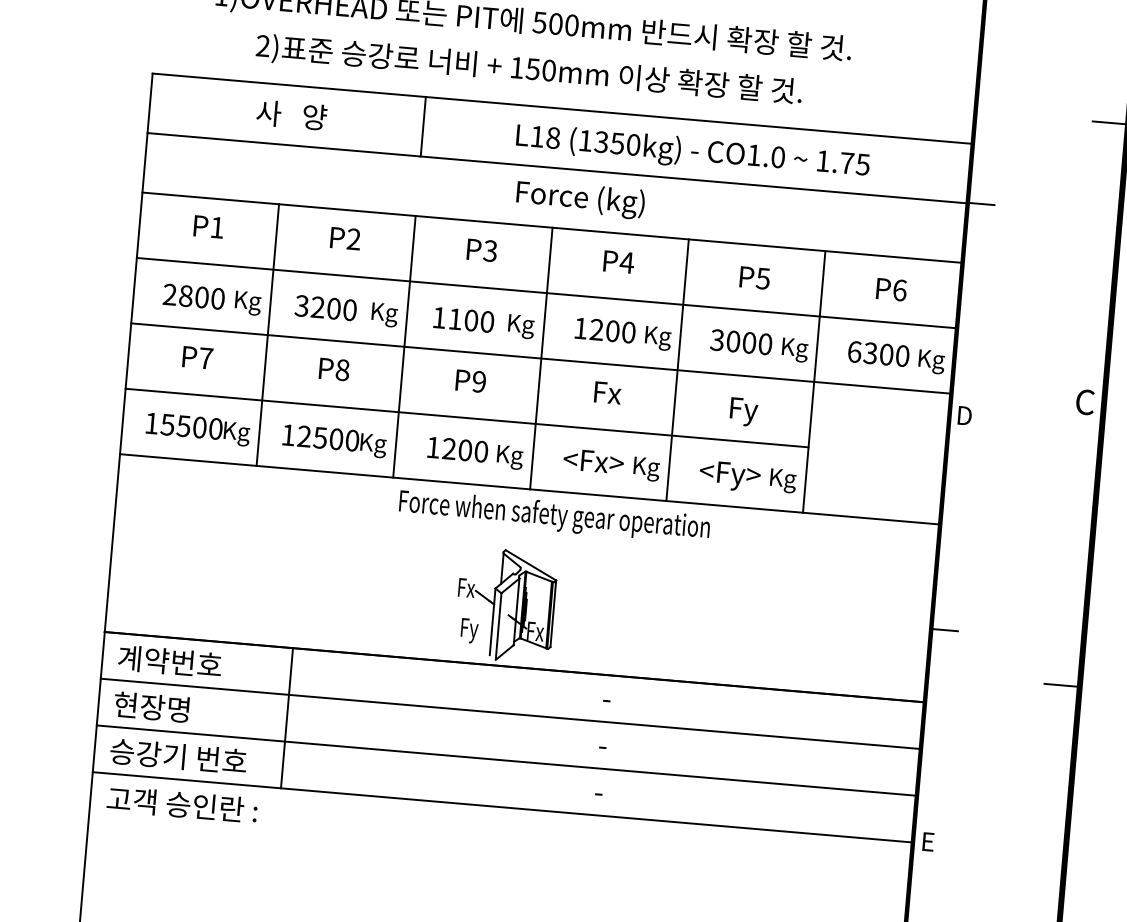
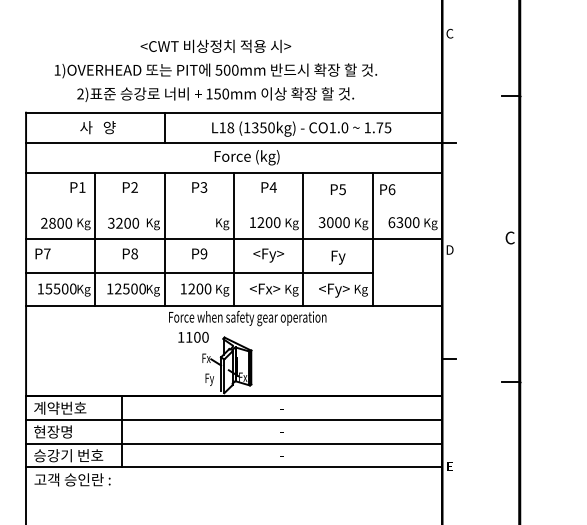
text: (207, 226) -> (77, 187), moved
text: (891, 289) -> (387, 189), moved
line: (547, 293) -> (234, 206), removed
text: (463, 318) -> (193, 336), moved
text: (196, 356) -> (42, 253), moved
text: (606, 395) -> (268, 255), Fx -> <Fy>

